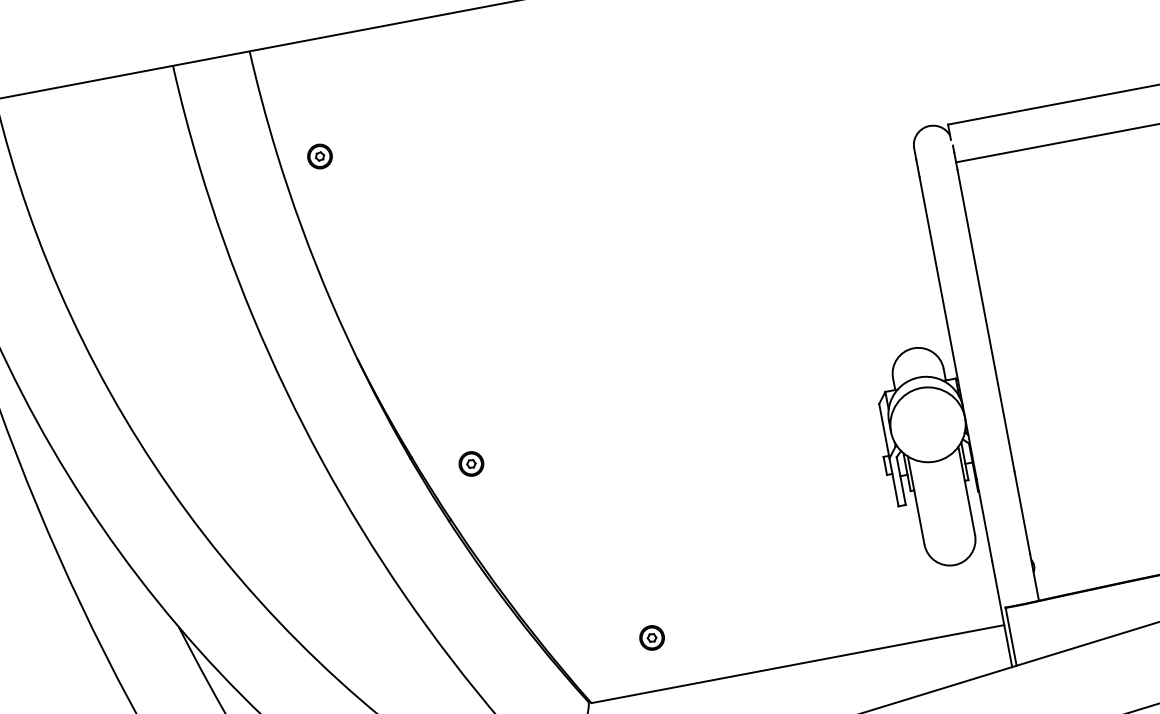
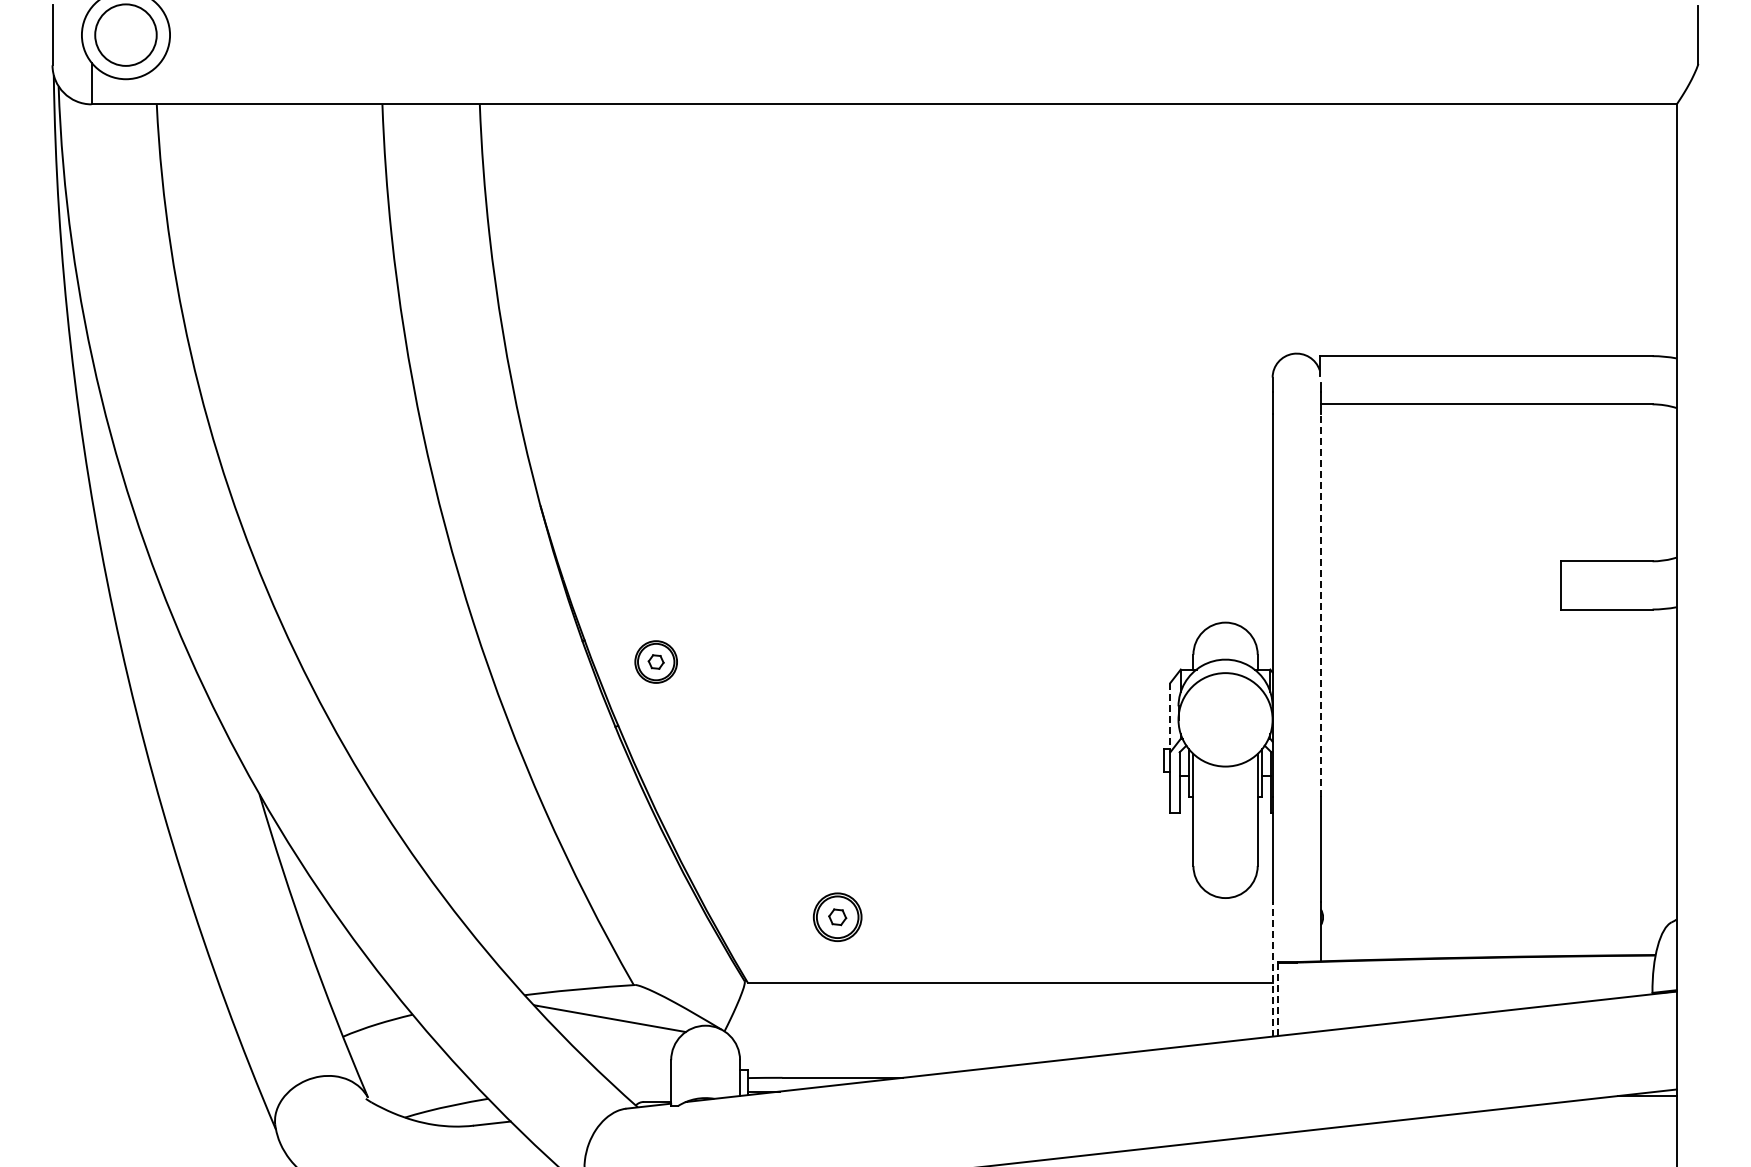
part: (319, 156) -> (541, 249), removed
line: (985, 320) -> (1320, 605), solid -> dashed
line: (884, 431) -> (1170, 717), solid -> dashed
part: (471, 463) -> (656, 661), size x1.4
line: (1001, 613) -> (1272, 968), solid -> dashed
line: (1011, 637) -> (1278, 999), solid -> dashed
part: (652, 638) -> (837, 917), size x1.6

